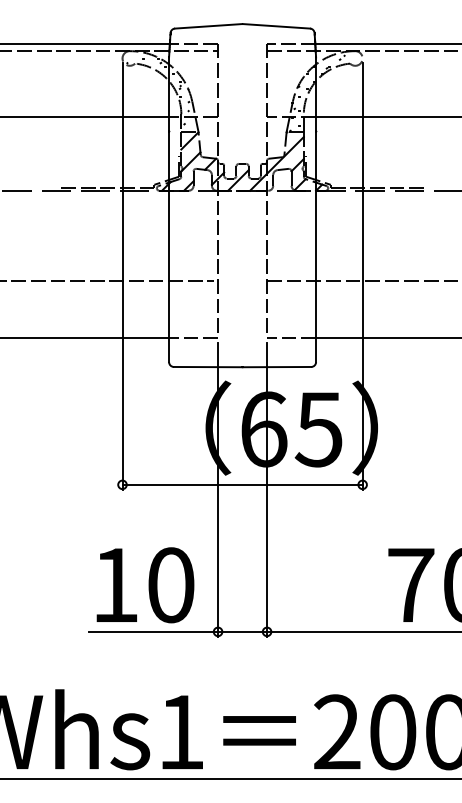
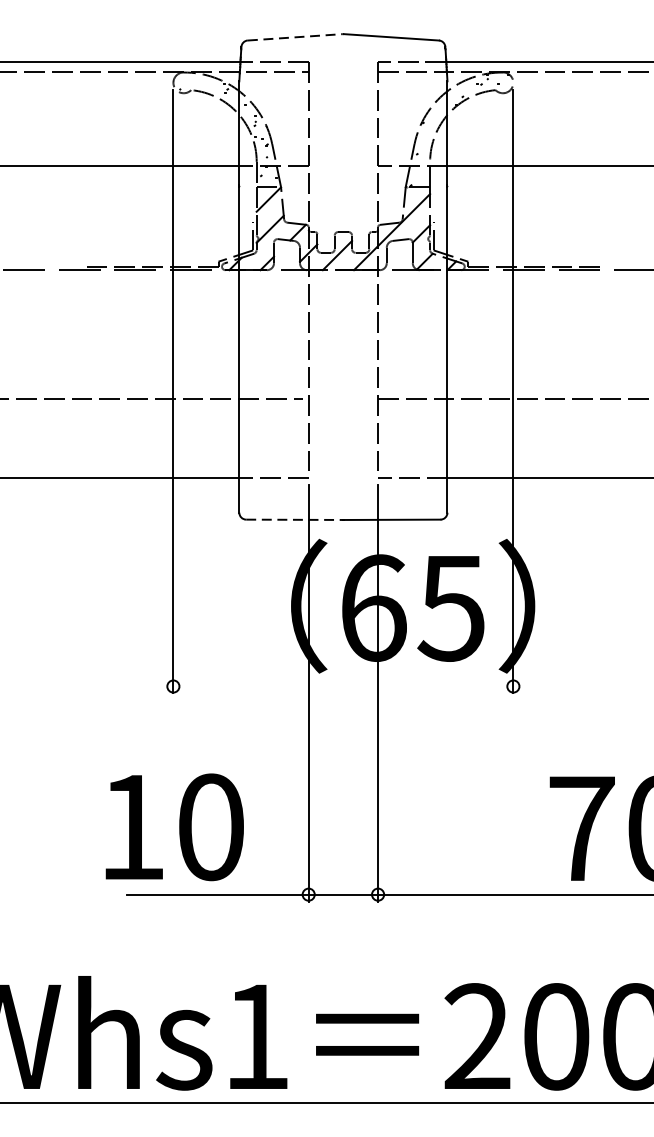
line: (208, 26) -> (295, 37), solid -> dashed
line: (208, 367) -> (295, 520), solid -> dashed
line: (242, 484) -> (343, 686), removed
text: (145, 585) -> (174, 827), moved

